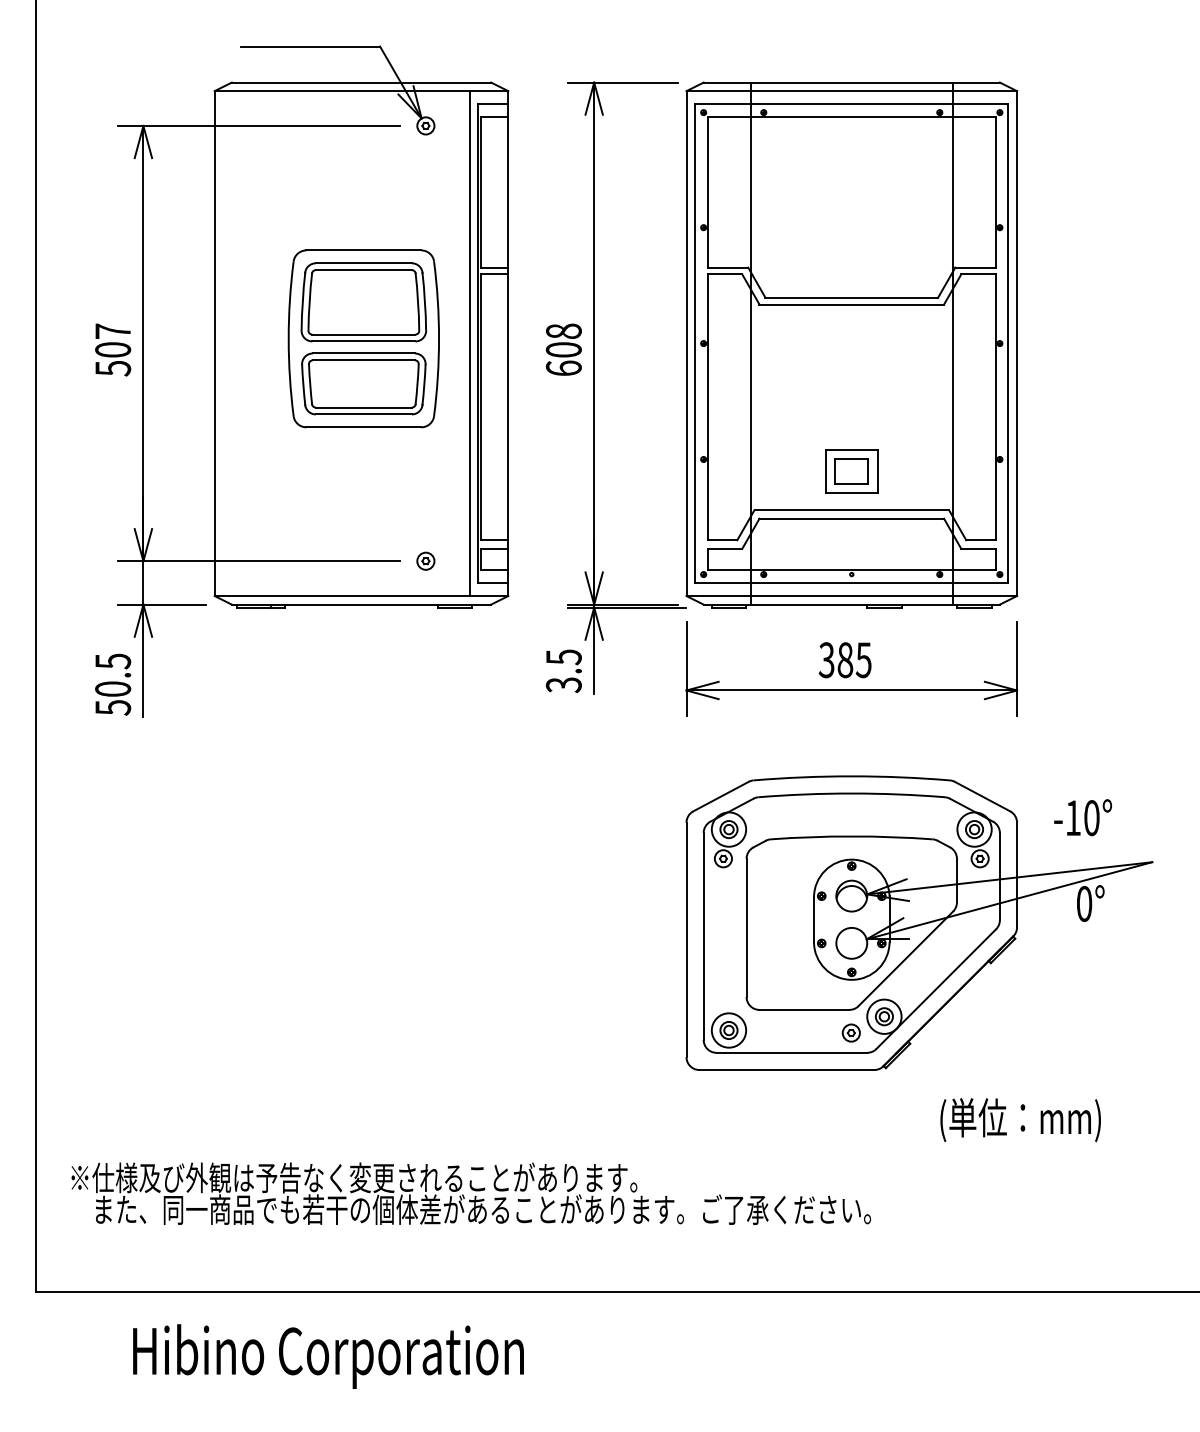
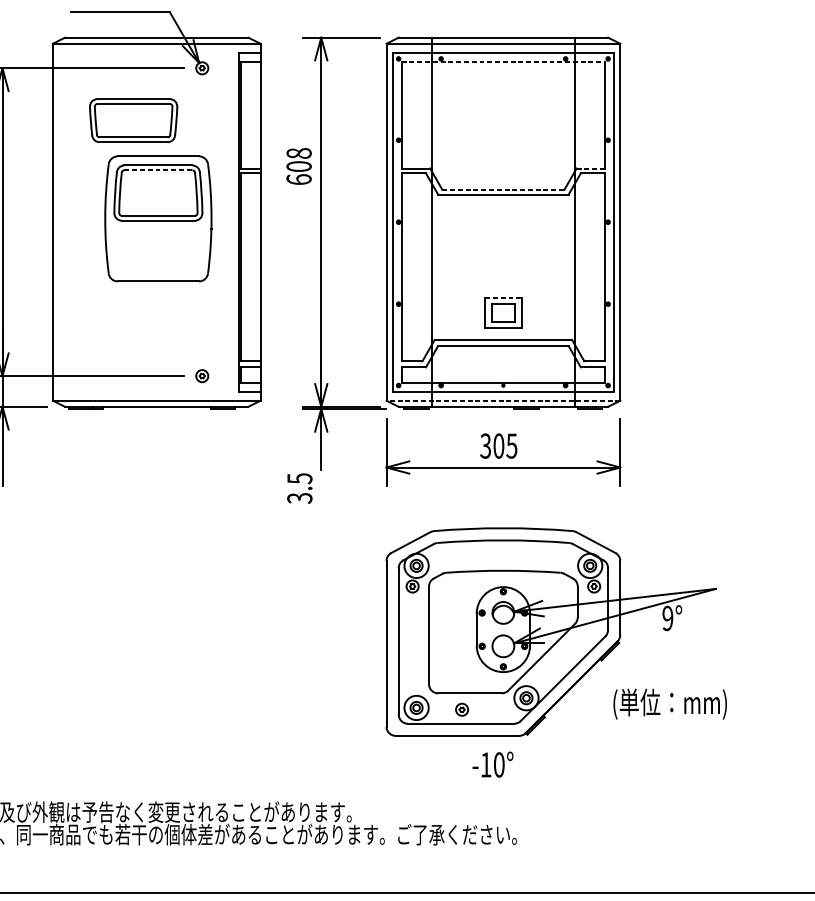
line: (851, 116) -> (503, 61), solid -> dashed
line: (975, 267) -> (590, 168), solid -> dashed
line: (364, 270) -> (158, 170), solid -> dashed
line: (852, 297) -> (503, 189), solid -> dashed
line: (469, 343) -> (233, 222), removed
text: (563, 349) -> (298, 166), moved
part: (363, 383) -> (133, 120), moved
line: (851, 450) -> (503, 297), solid -> dashed
line: (851, 596) -> (503, 401), solid -> dashed
text: (845, 659) -> (498, 445), 385 -> 305
text: (563, 670) -> (299, 488), moved
text: (1082, 817) -> (492, 764), moved
text: (1084, 903) -> (667, 618), 0° -> 9°
part: (850, 1032) -> (461, 709), moved
text: (1020, 1120) -> (670, 704), moved

